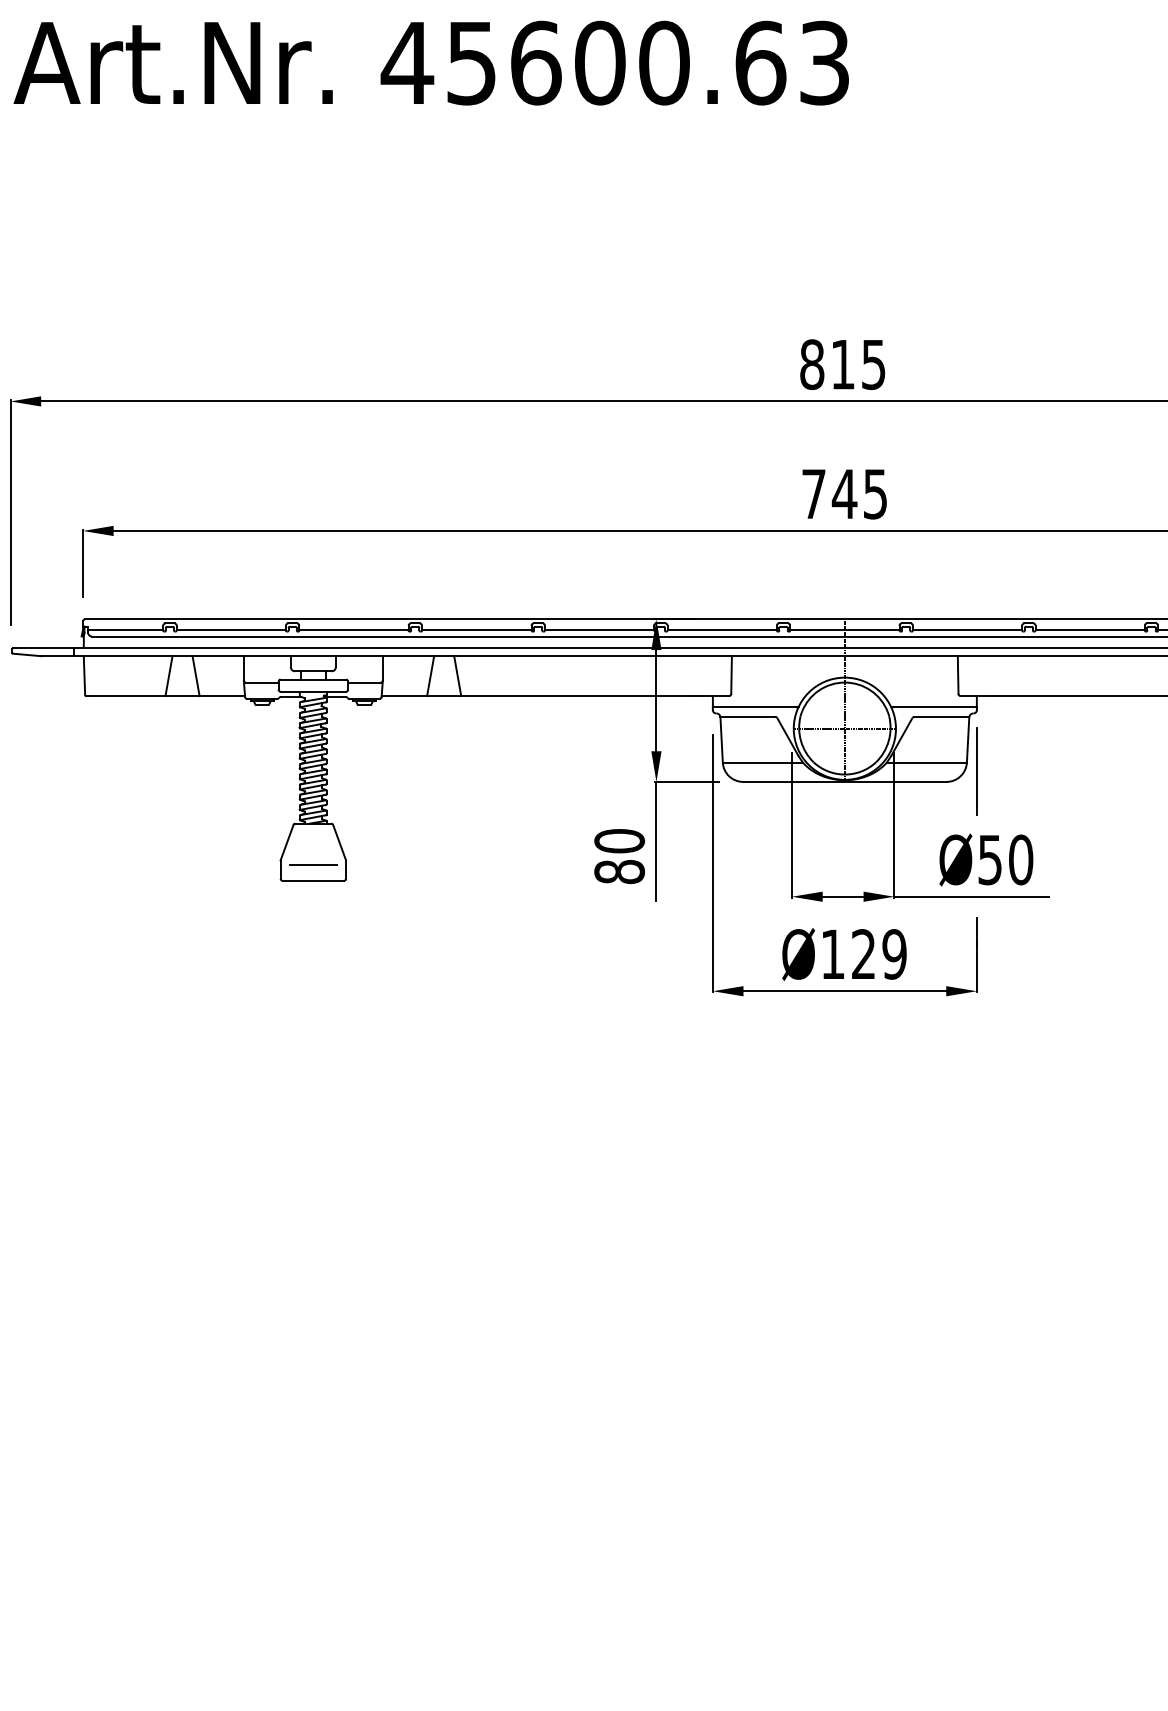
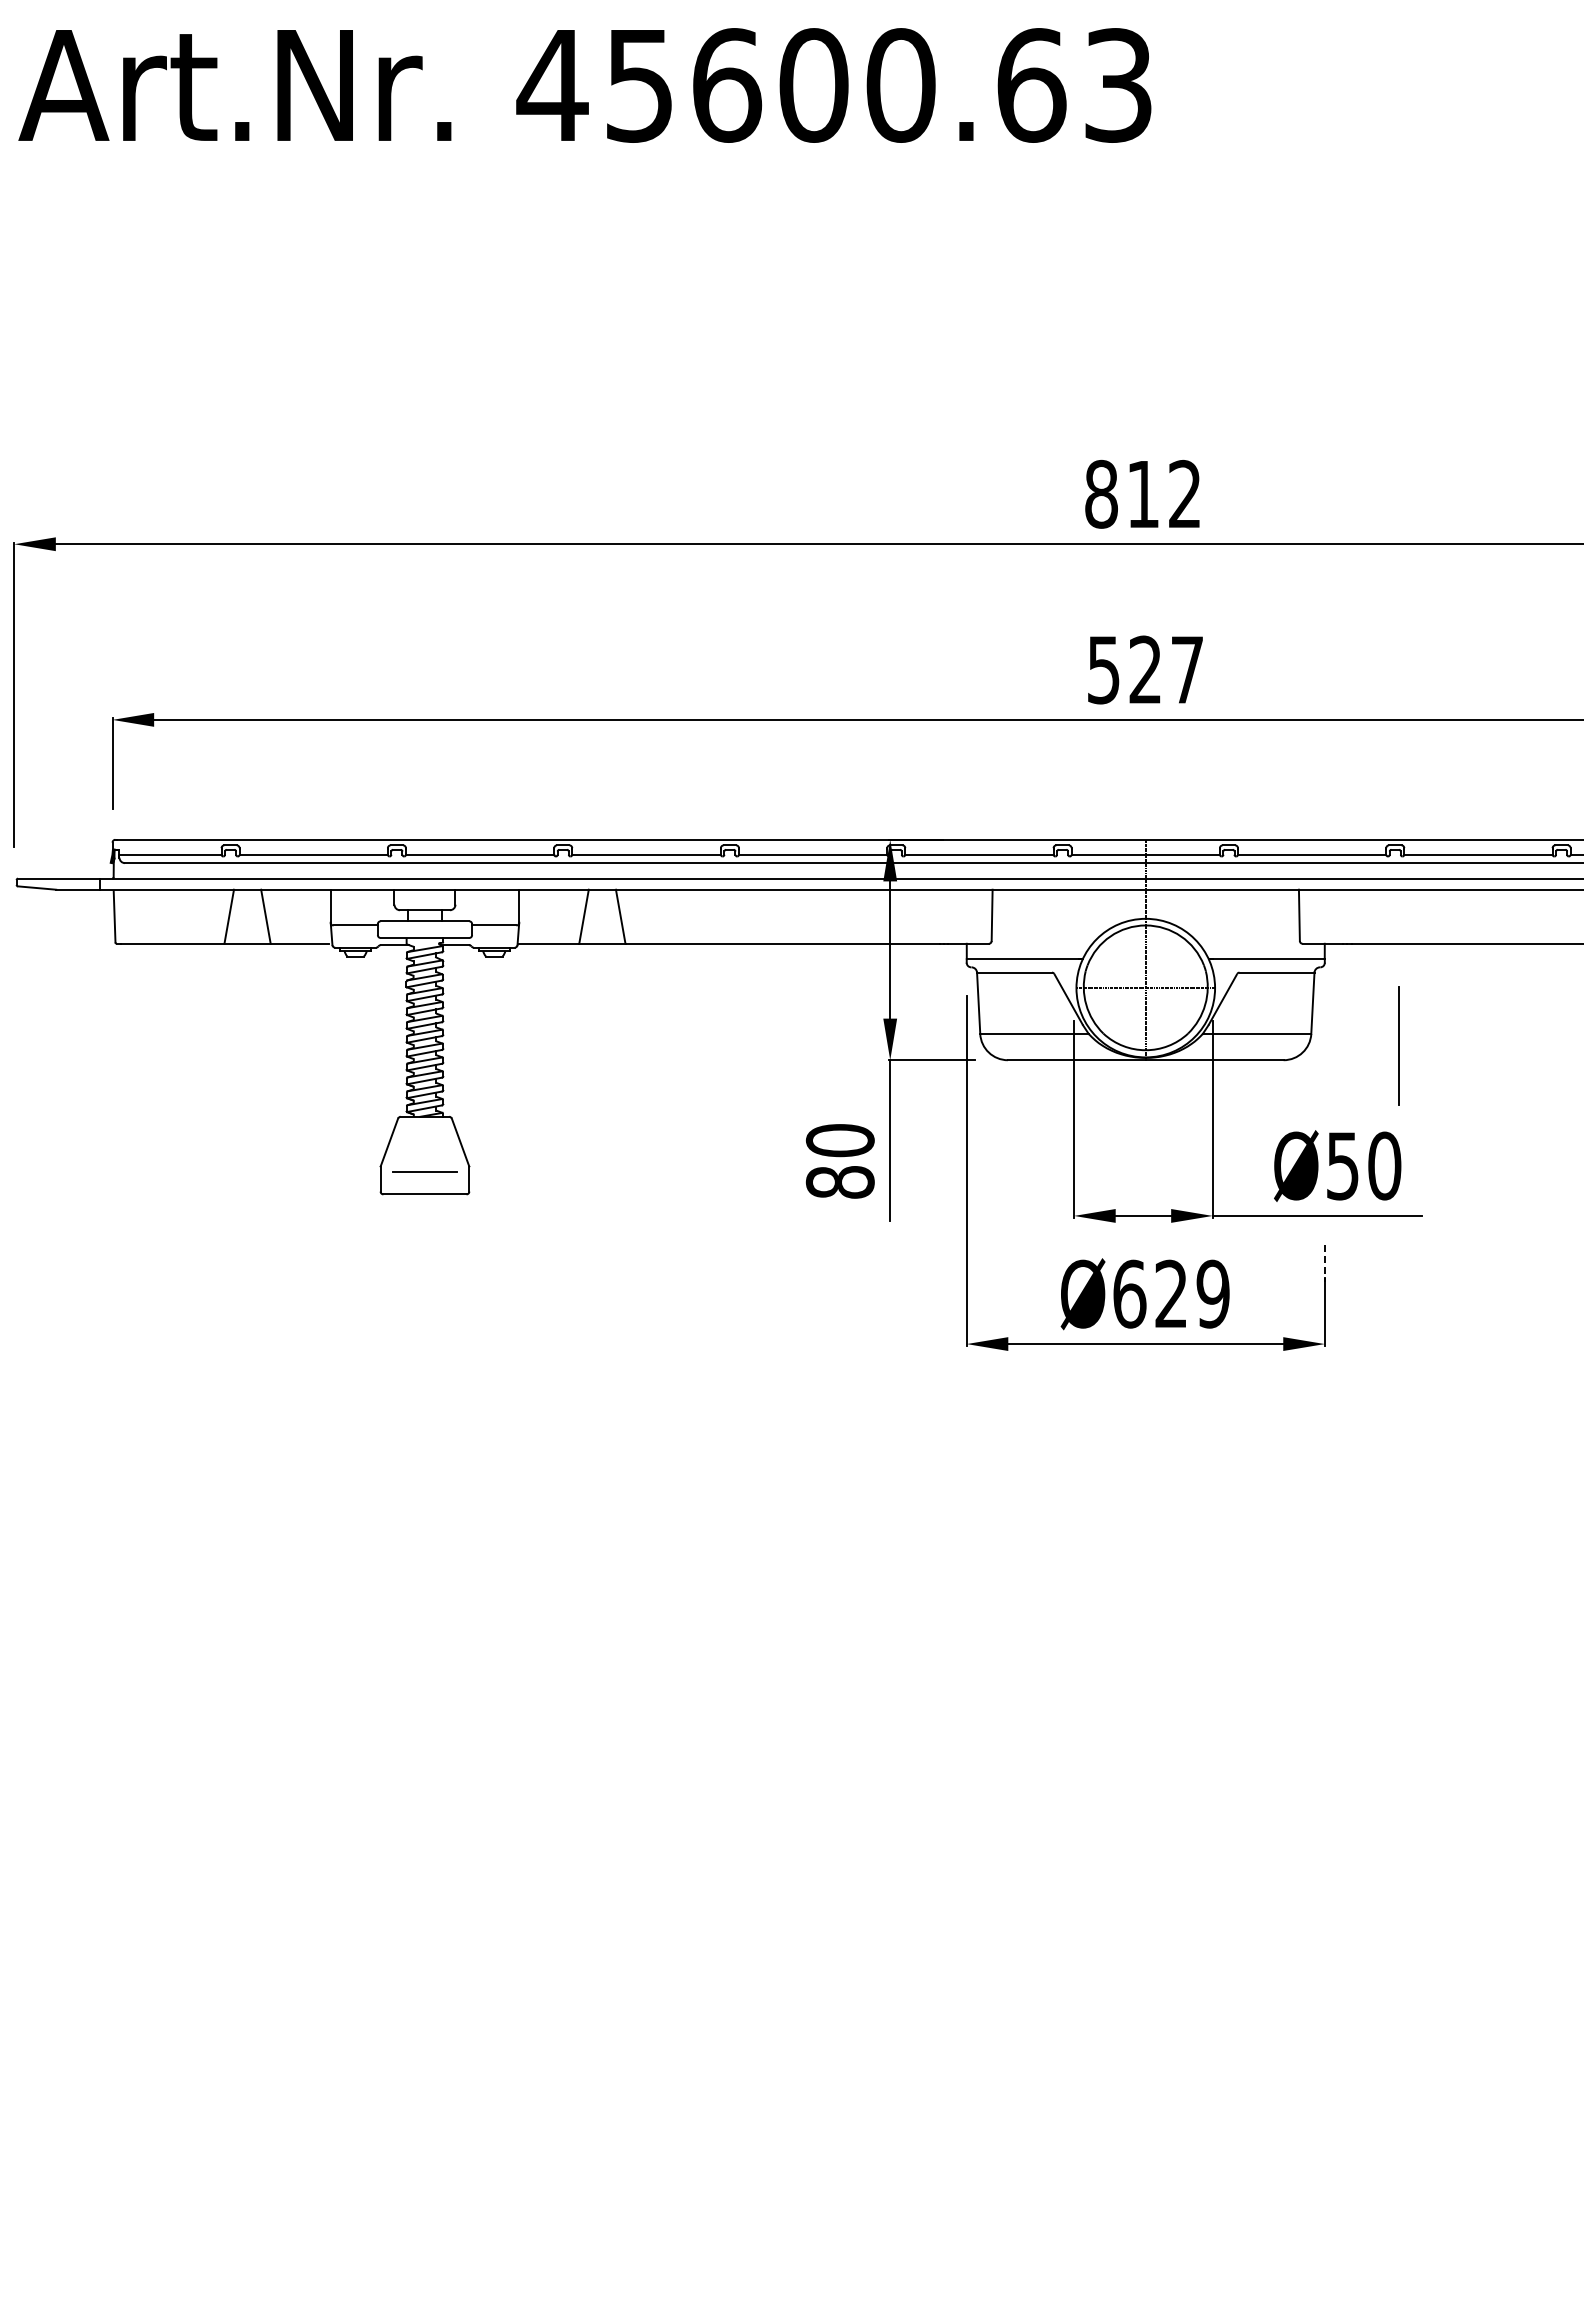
text: (873, 364) -> (1184, 493), 815 -> 812
text: (844, 493) -> (1145, 669), 745 -> 527
line: (976, 771) -> (1398, 1045), moved
line: (976, 931) -> (1324, 1263), solid -> dashed
text: (832, 953) -> (1129, 1293), Ø129 -> Ø629

